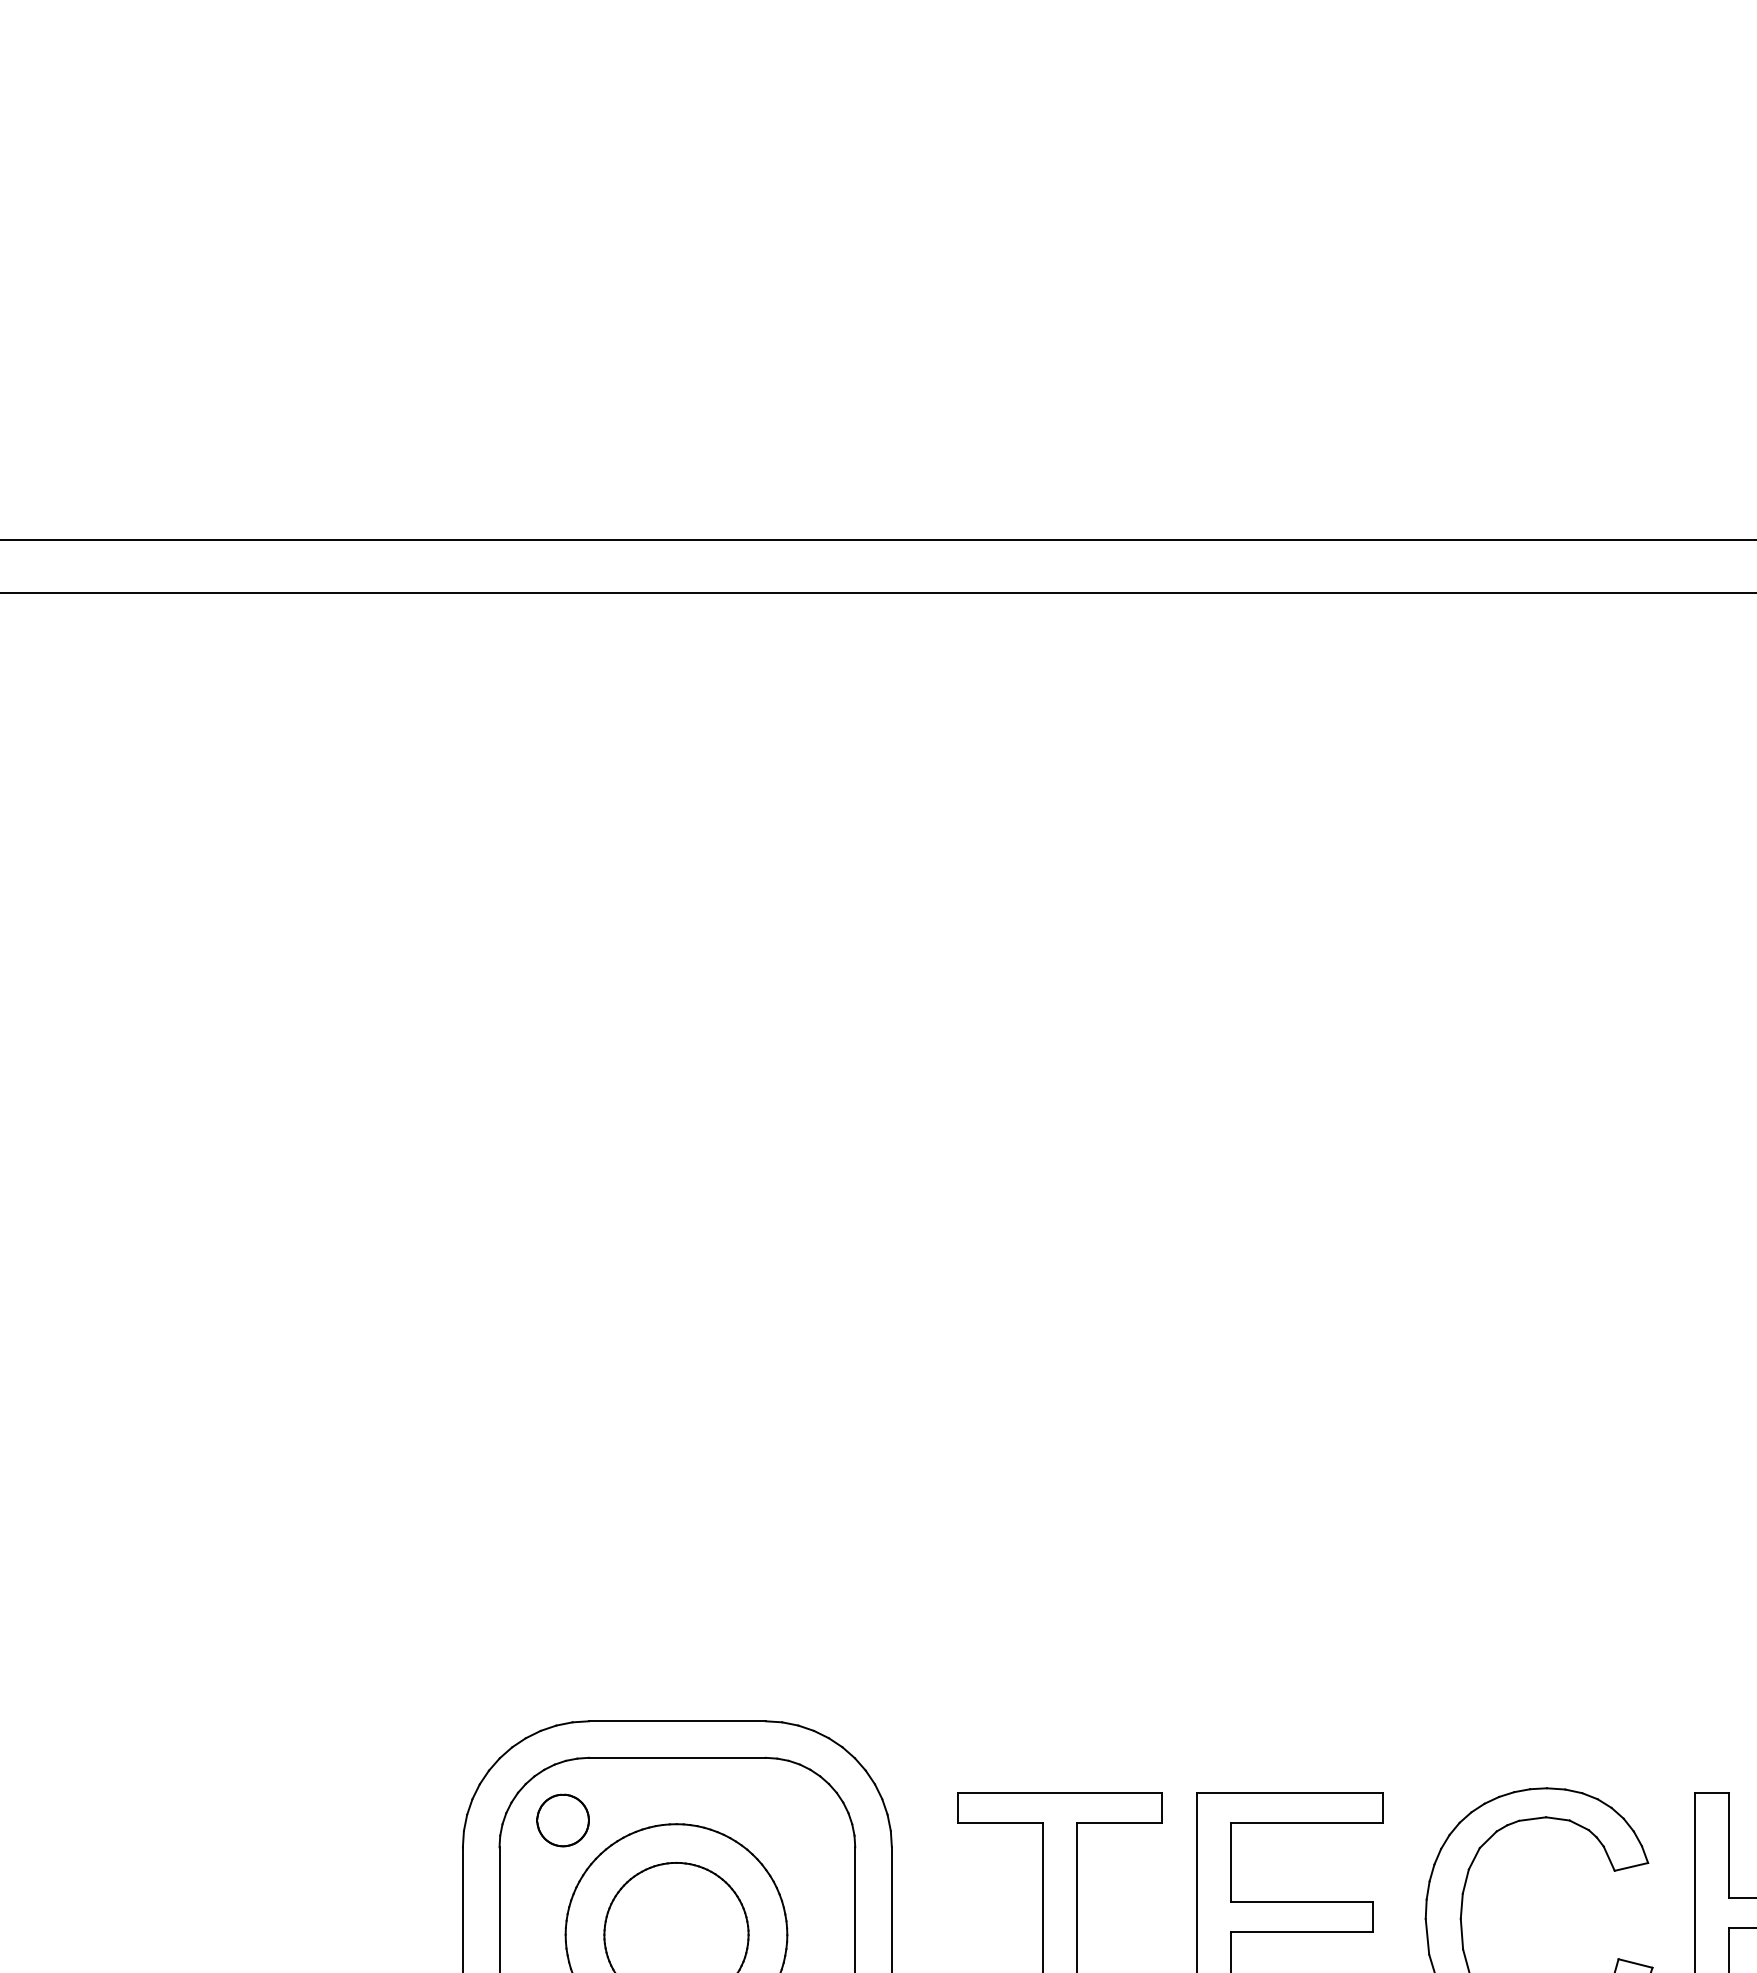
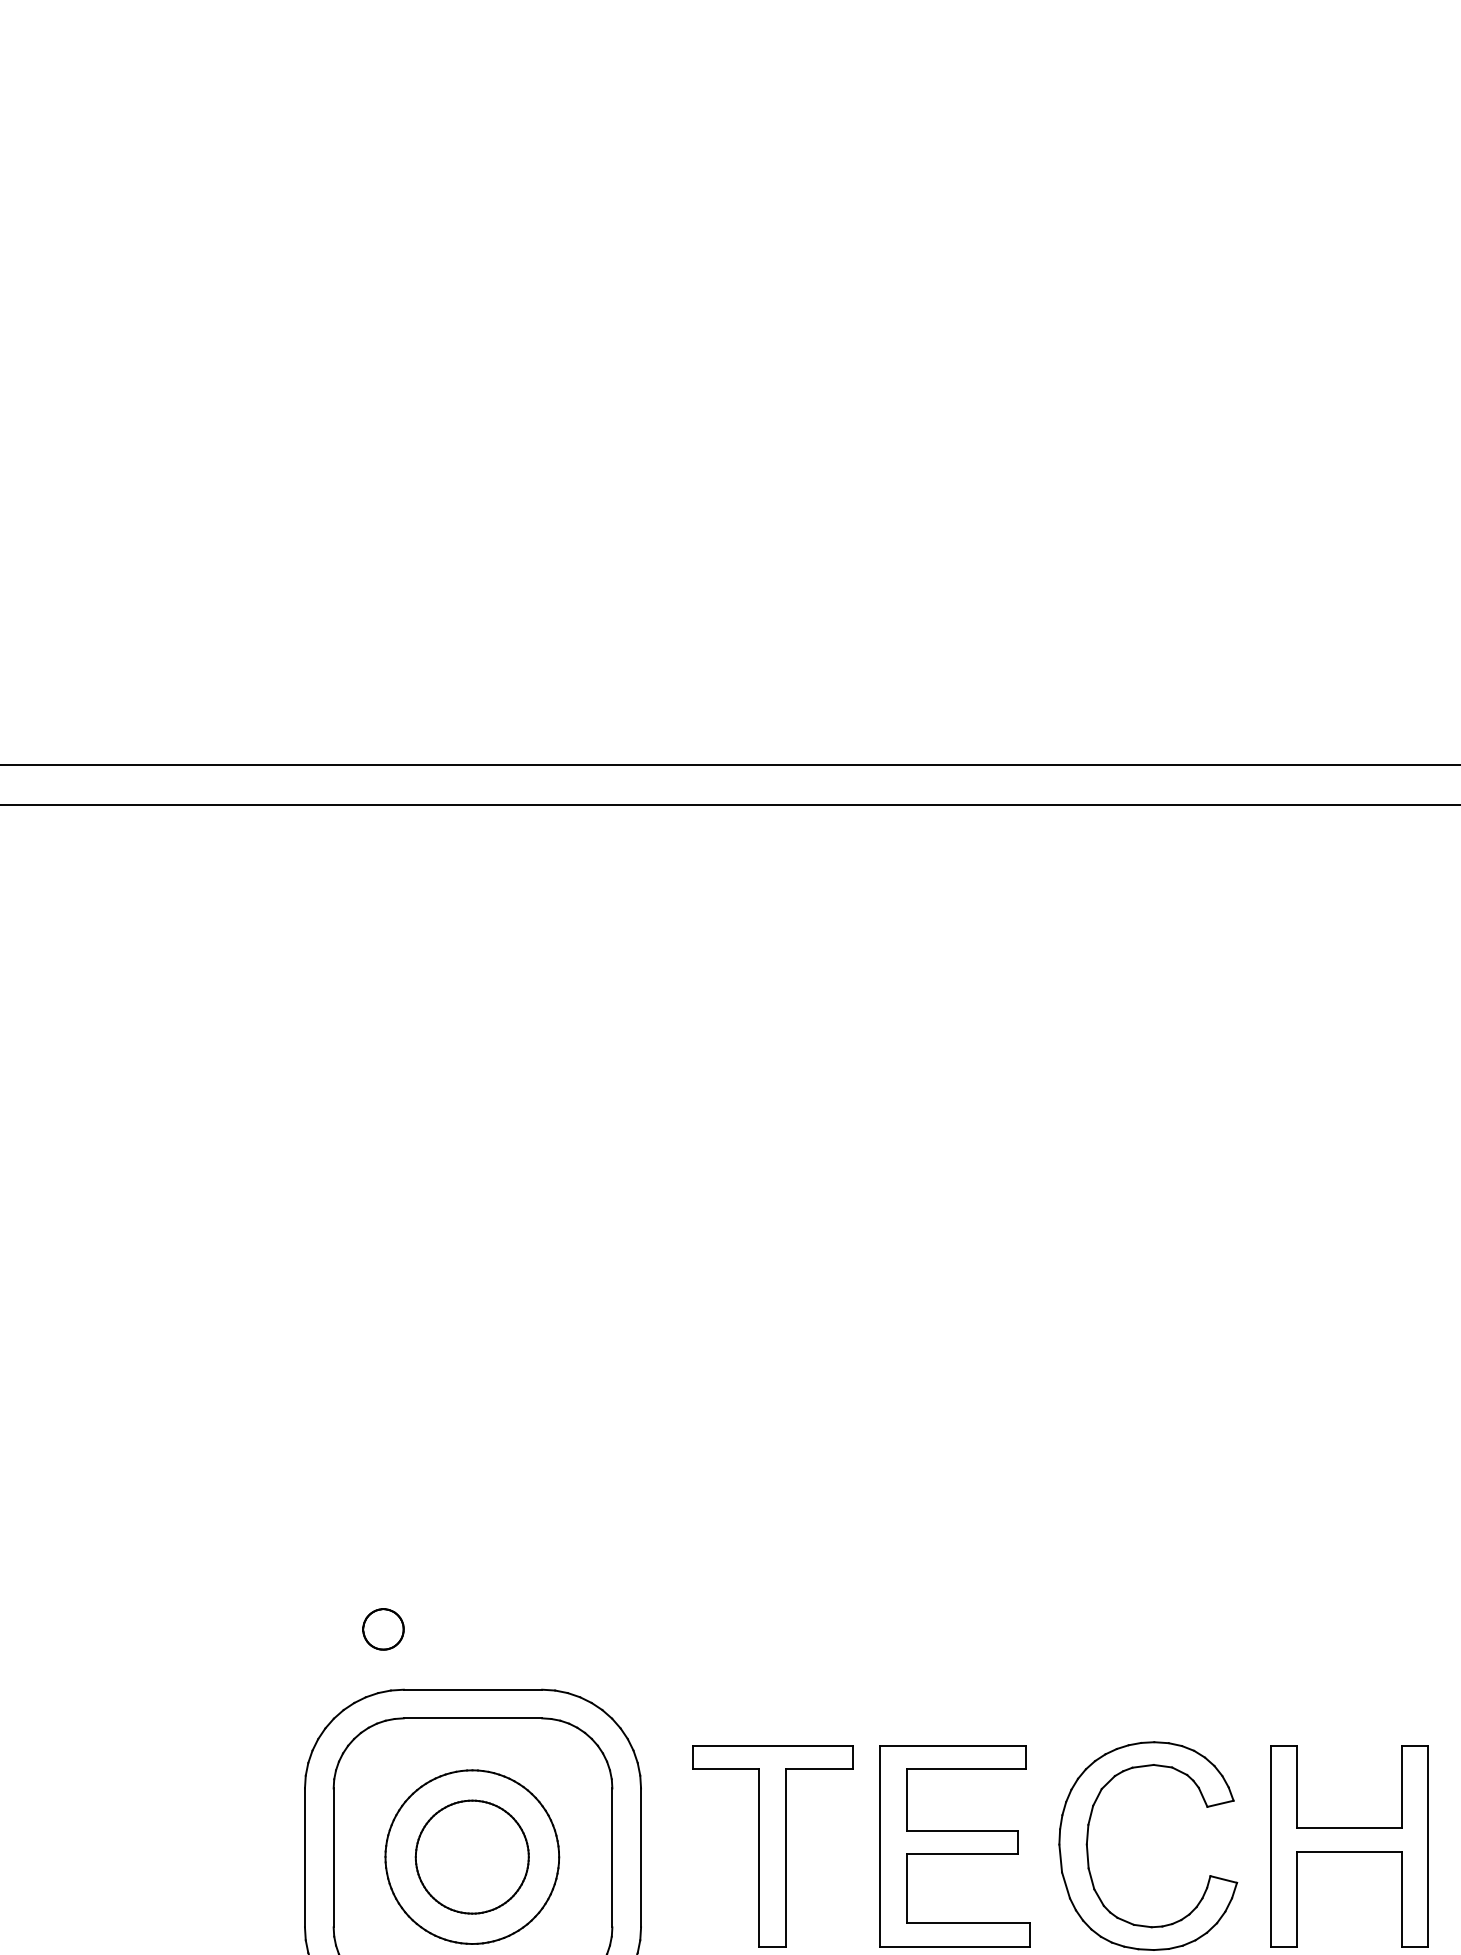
part: (563, 1820) -> (383, 1629), moved

